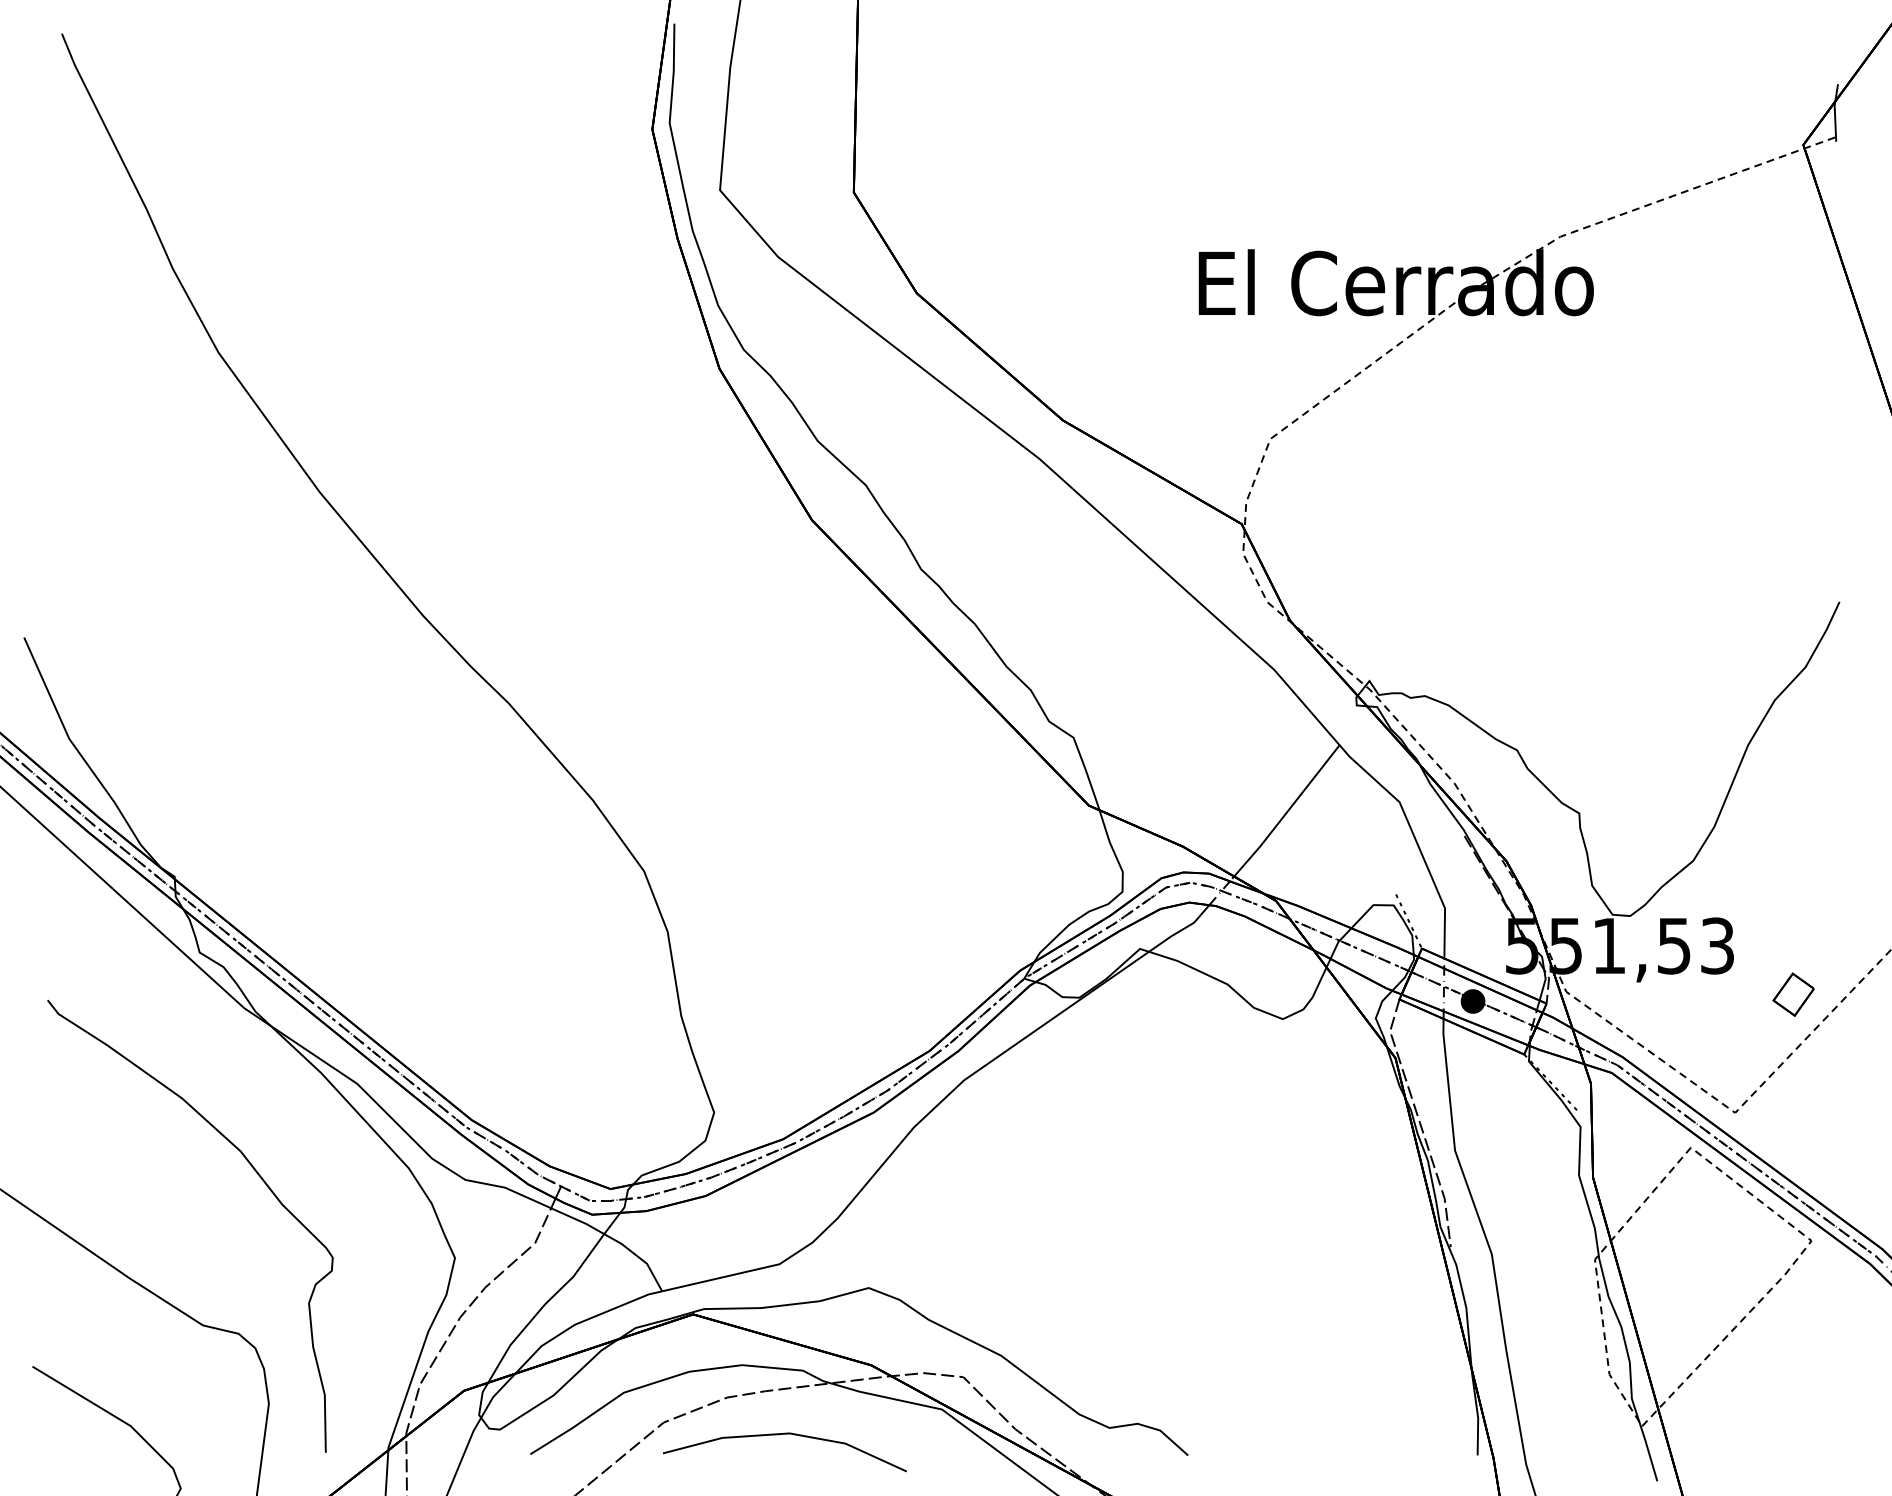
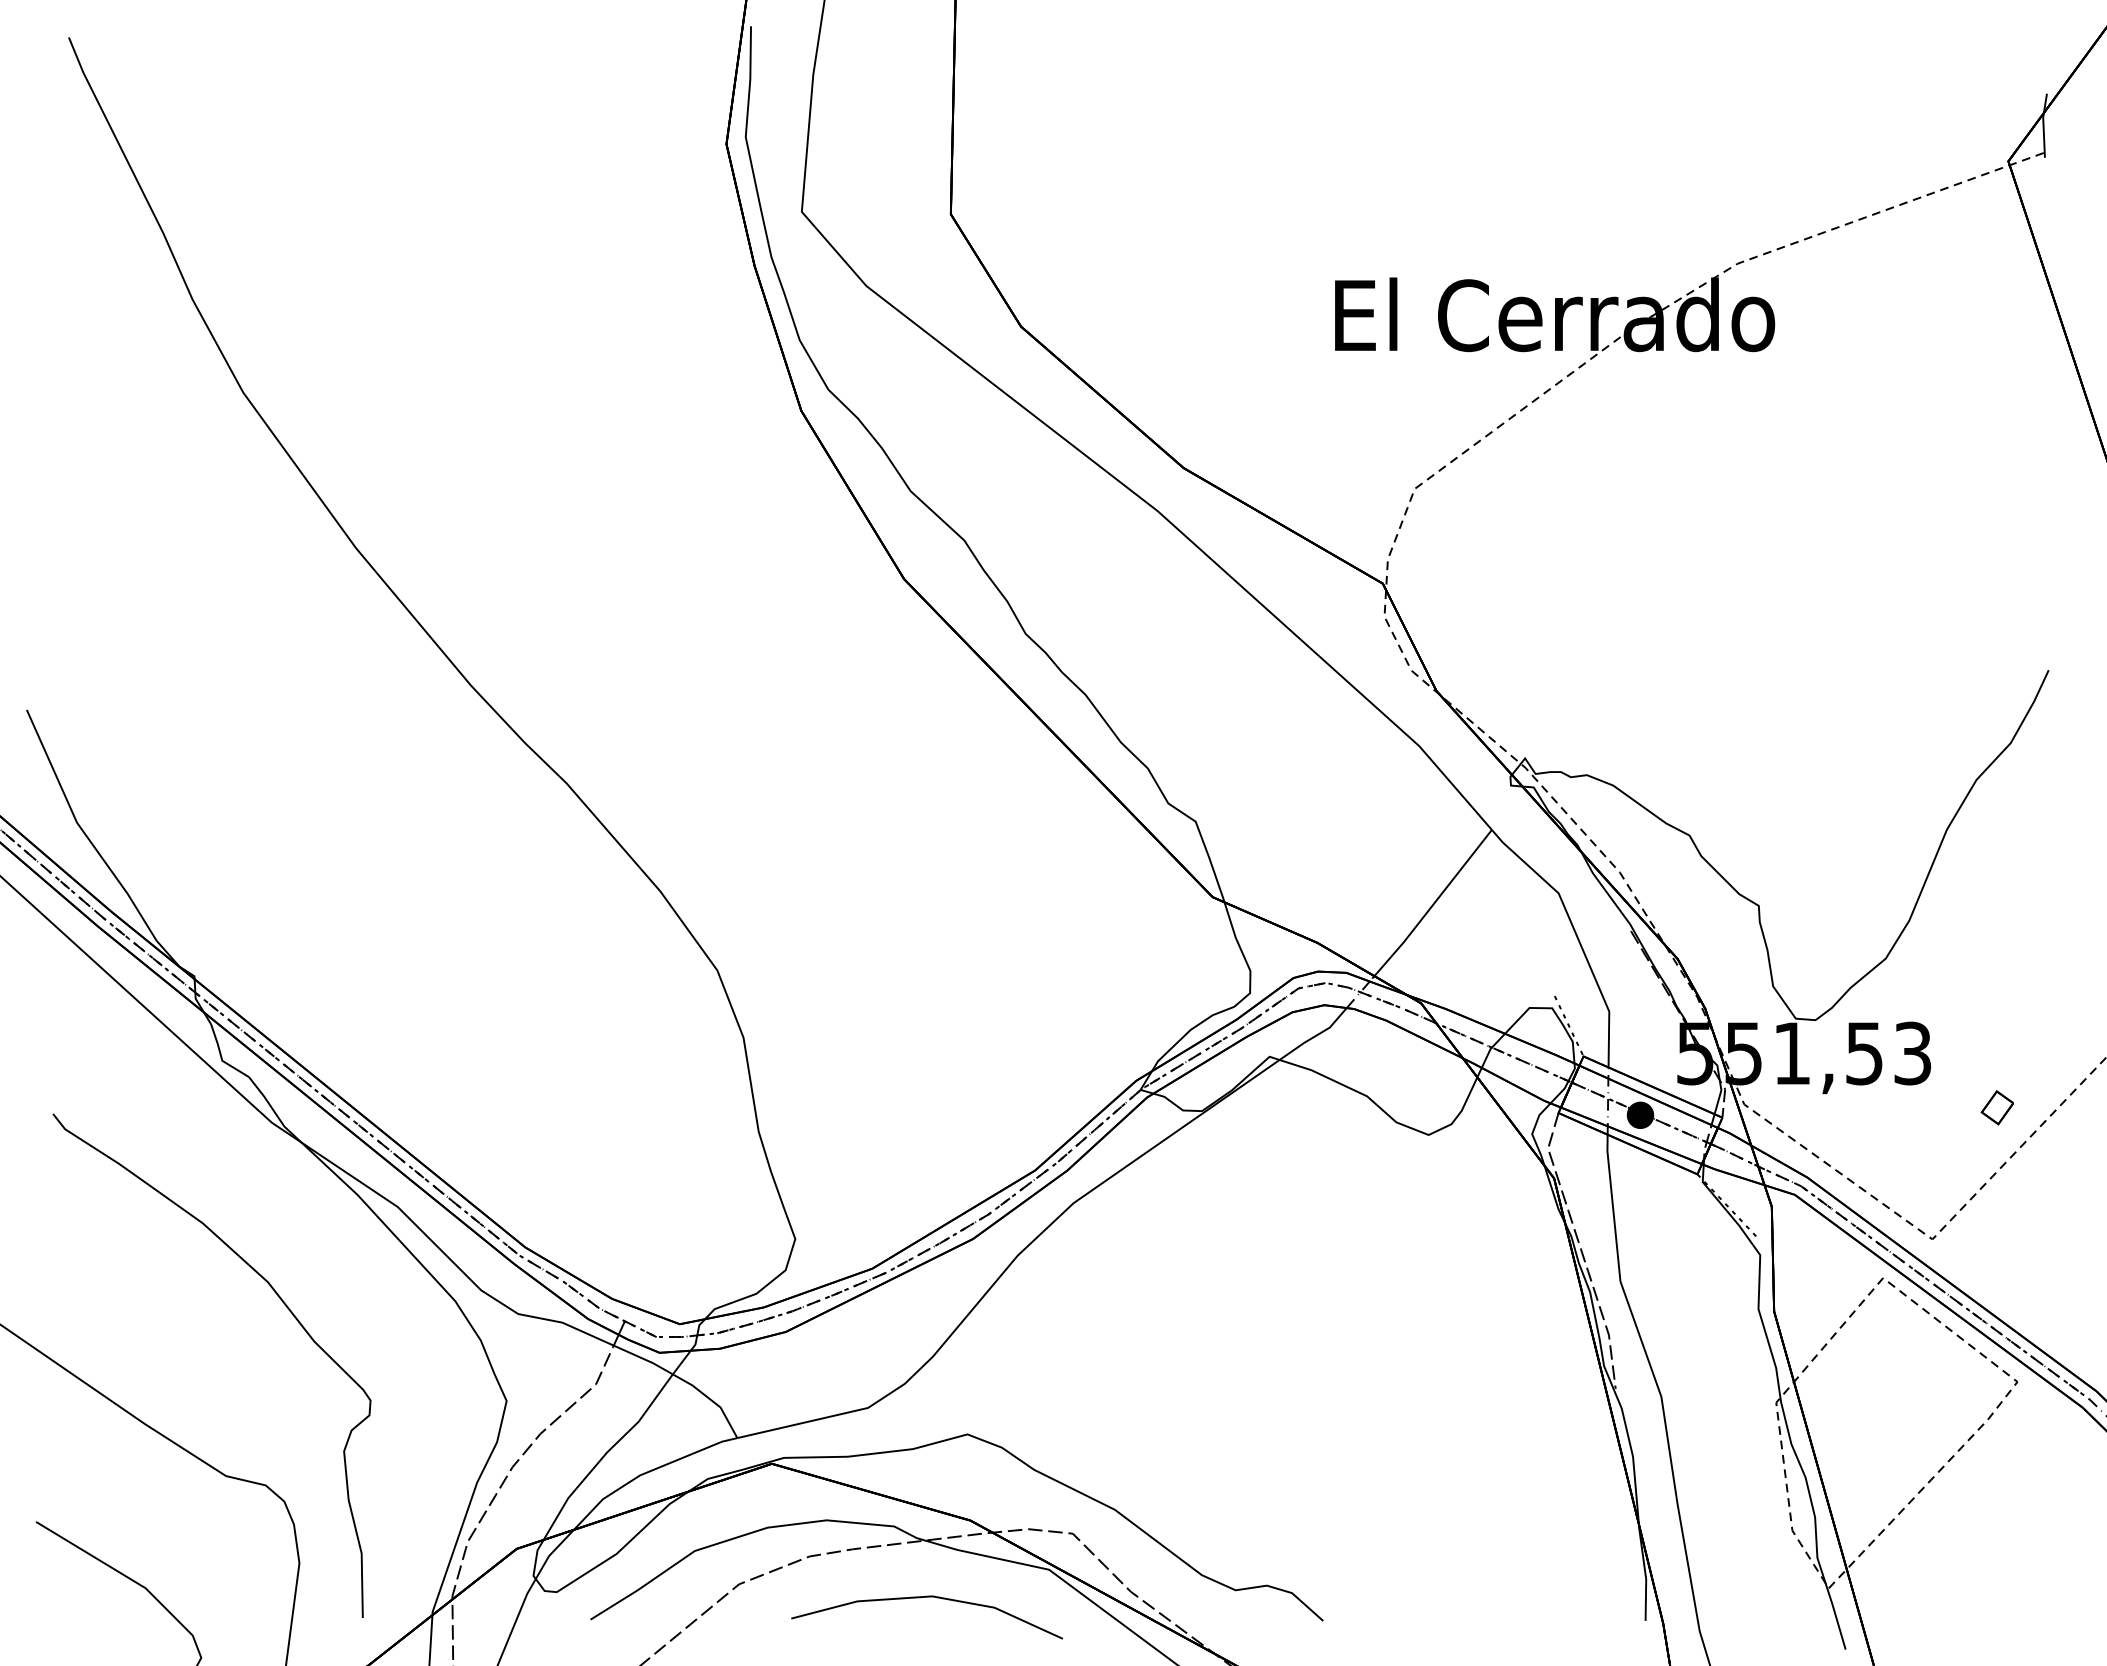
part: (1793, 994) -> (1997, 1107), size x0.7
line: (778, 1435) -> (920, 1598), moved

